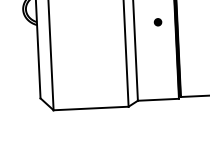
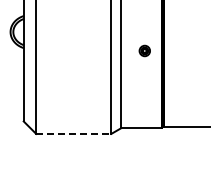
part: (157, 21) -> (144, 50), size x1.6
line: (90, 108) -> (73, 133), solid -> dashed

